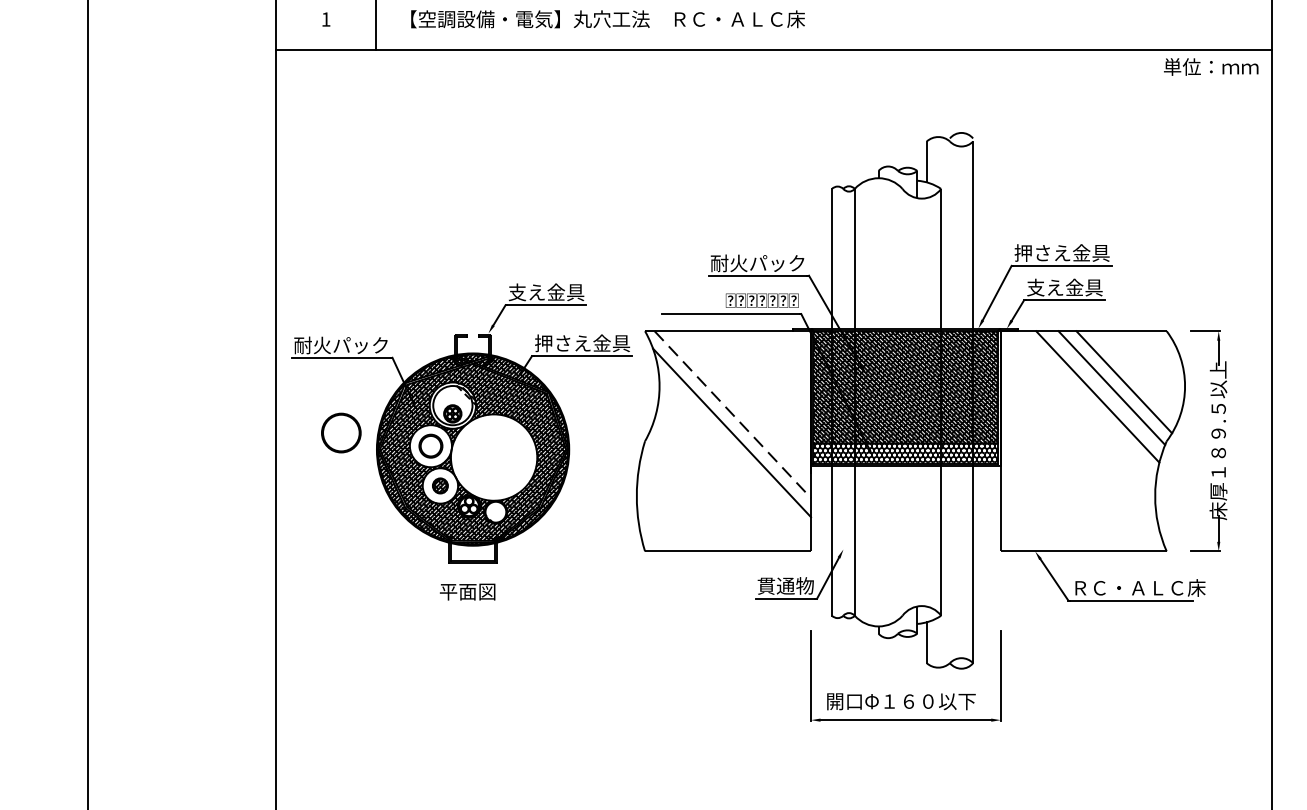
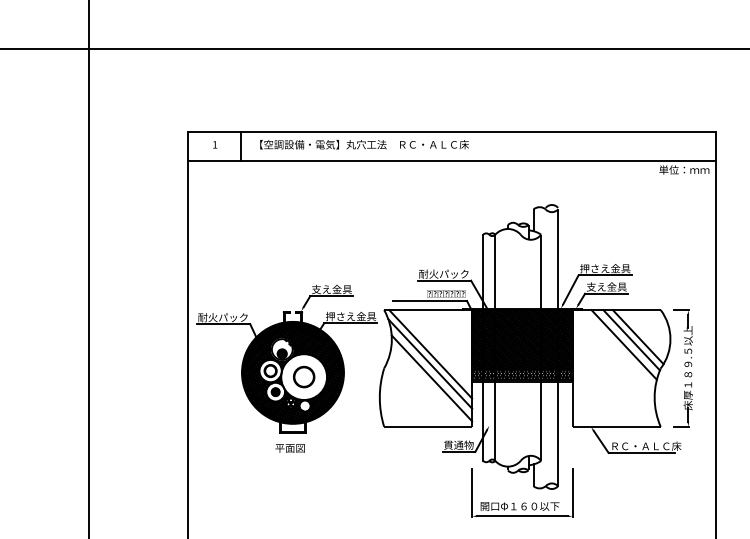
line: (732, 414) -> (430, 354), dashed -> solid
part: (342, 431) -> (304, 376), moved
line: (734, 460) -> (431, 378), added

